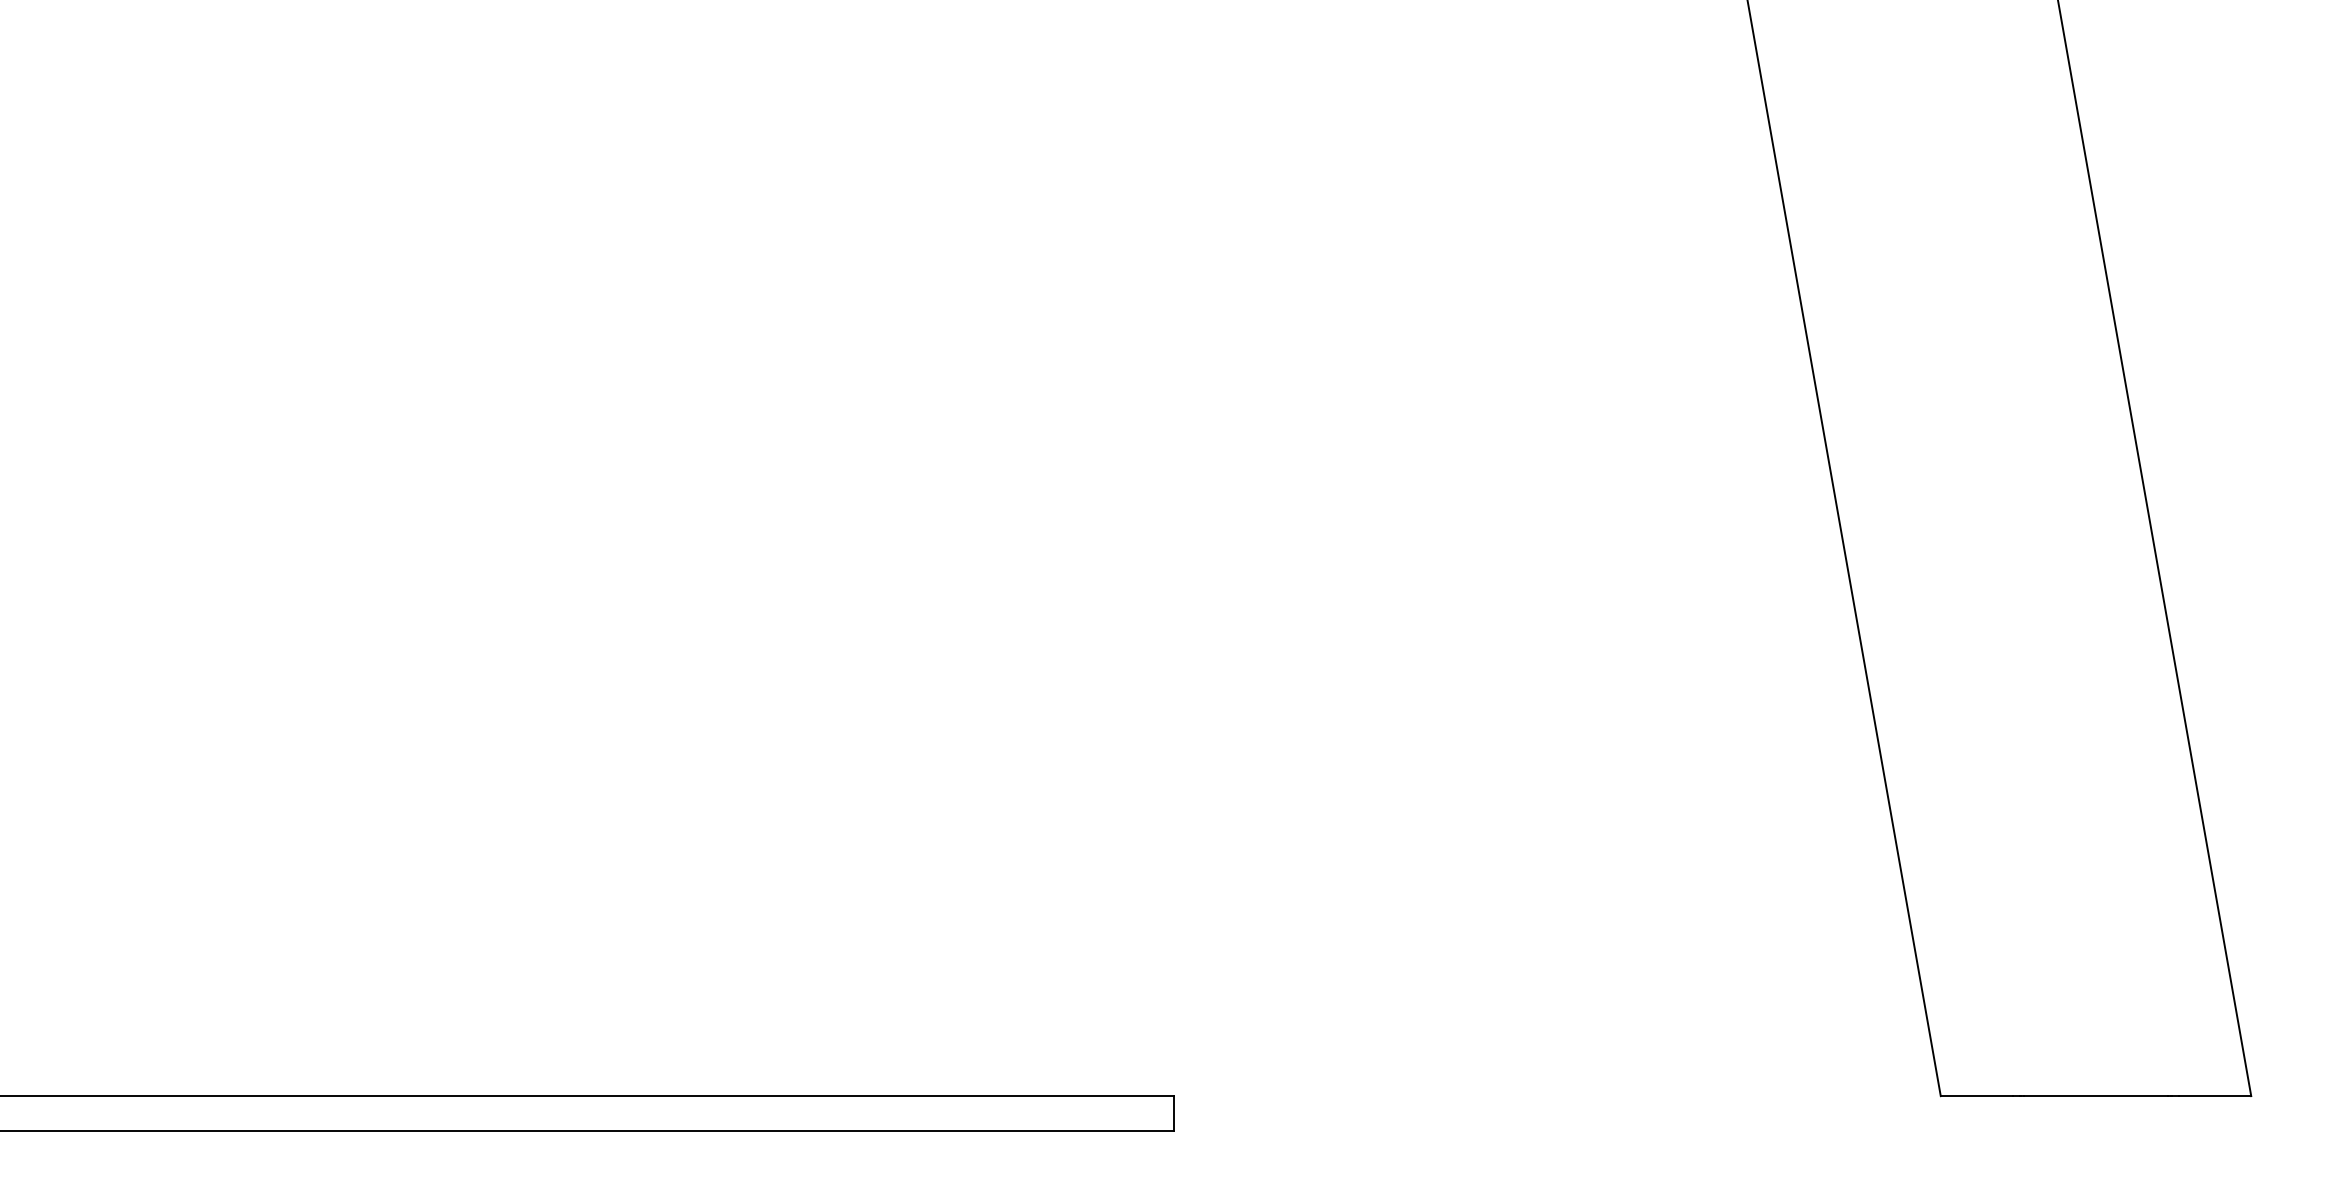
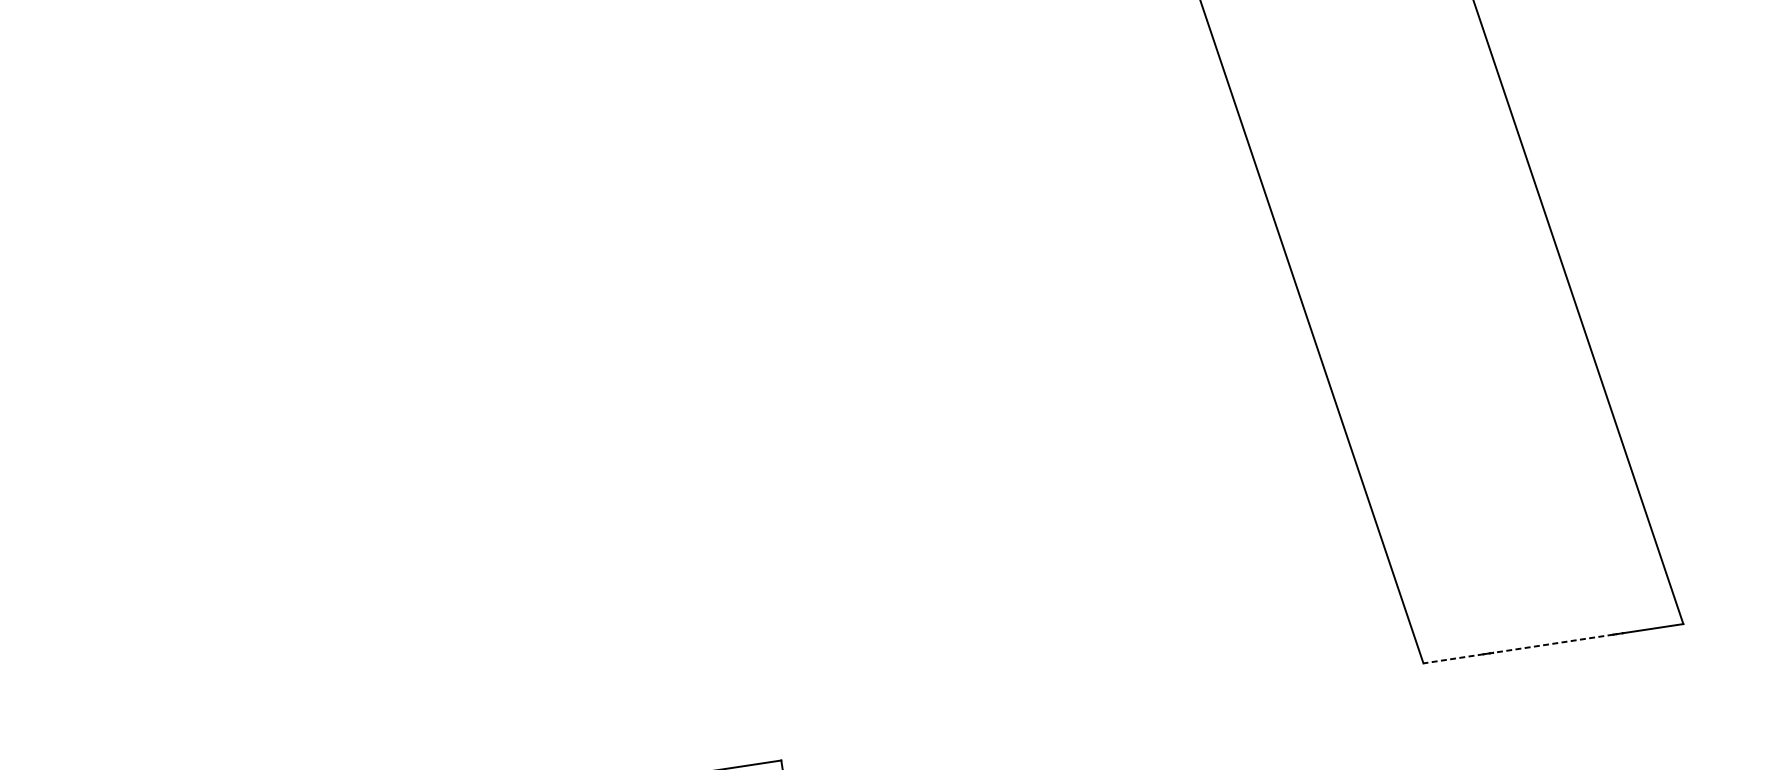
line: (1976, 1096) -> (1453, 659), solid -> dashed
line: (2095, 1096) -> (1553, 644), solid -> dashed

